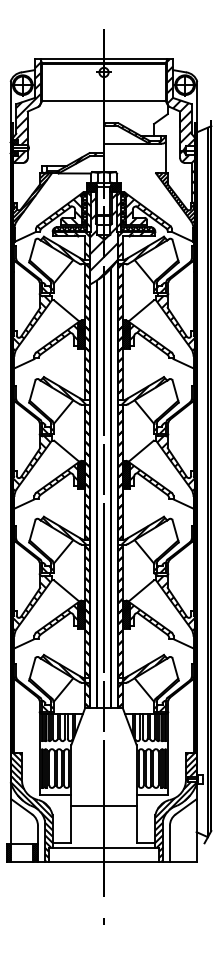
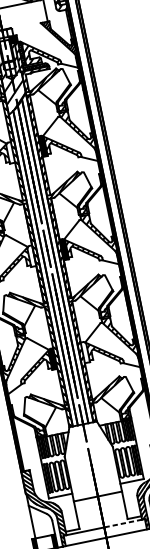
hatch: (81, 334) -> (10, 152), removed
hatch: (81, 474) -> (31, 256), removed
hatch: (125, 614) -> (84, 352), removed
line: (129, 847) -> (123, 523), solid -> dashed

